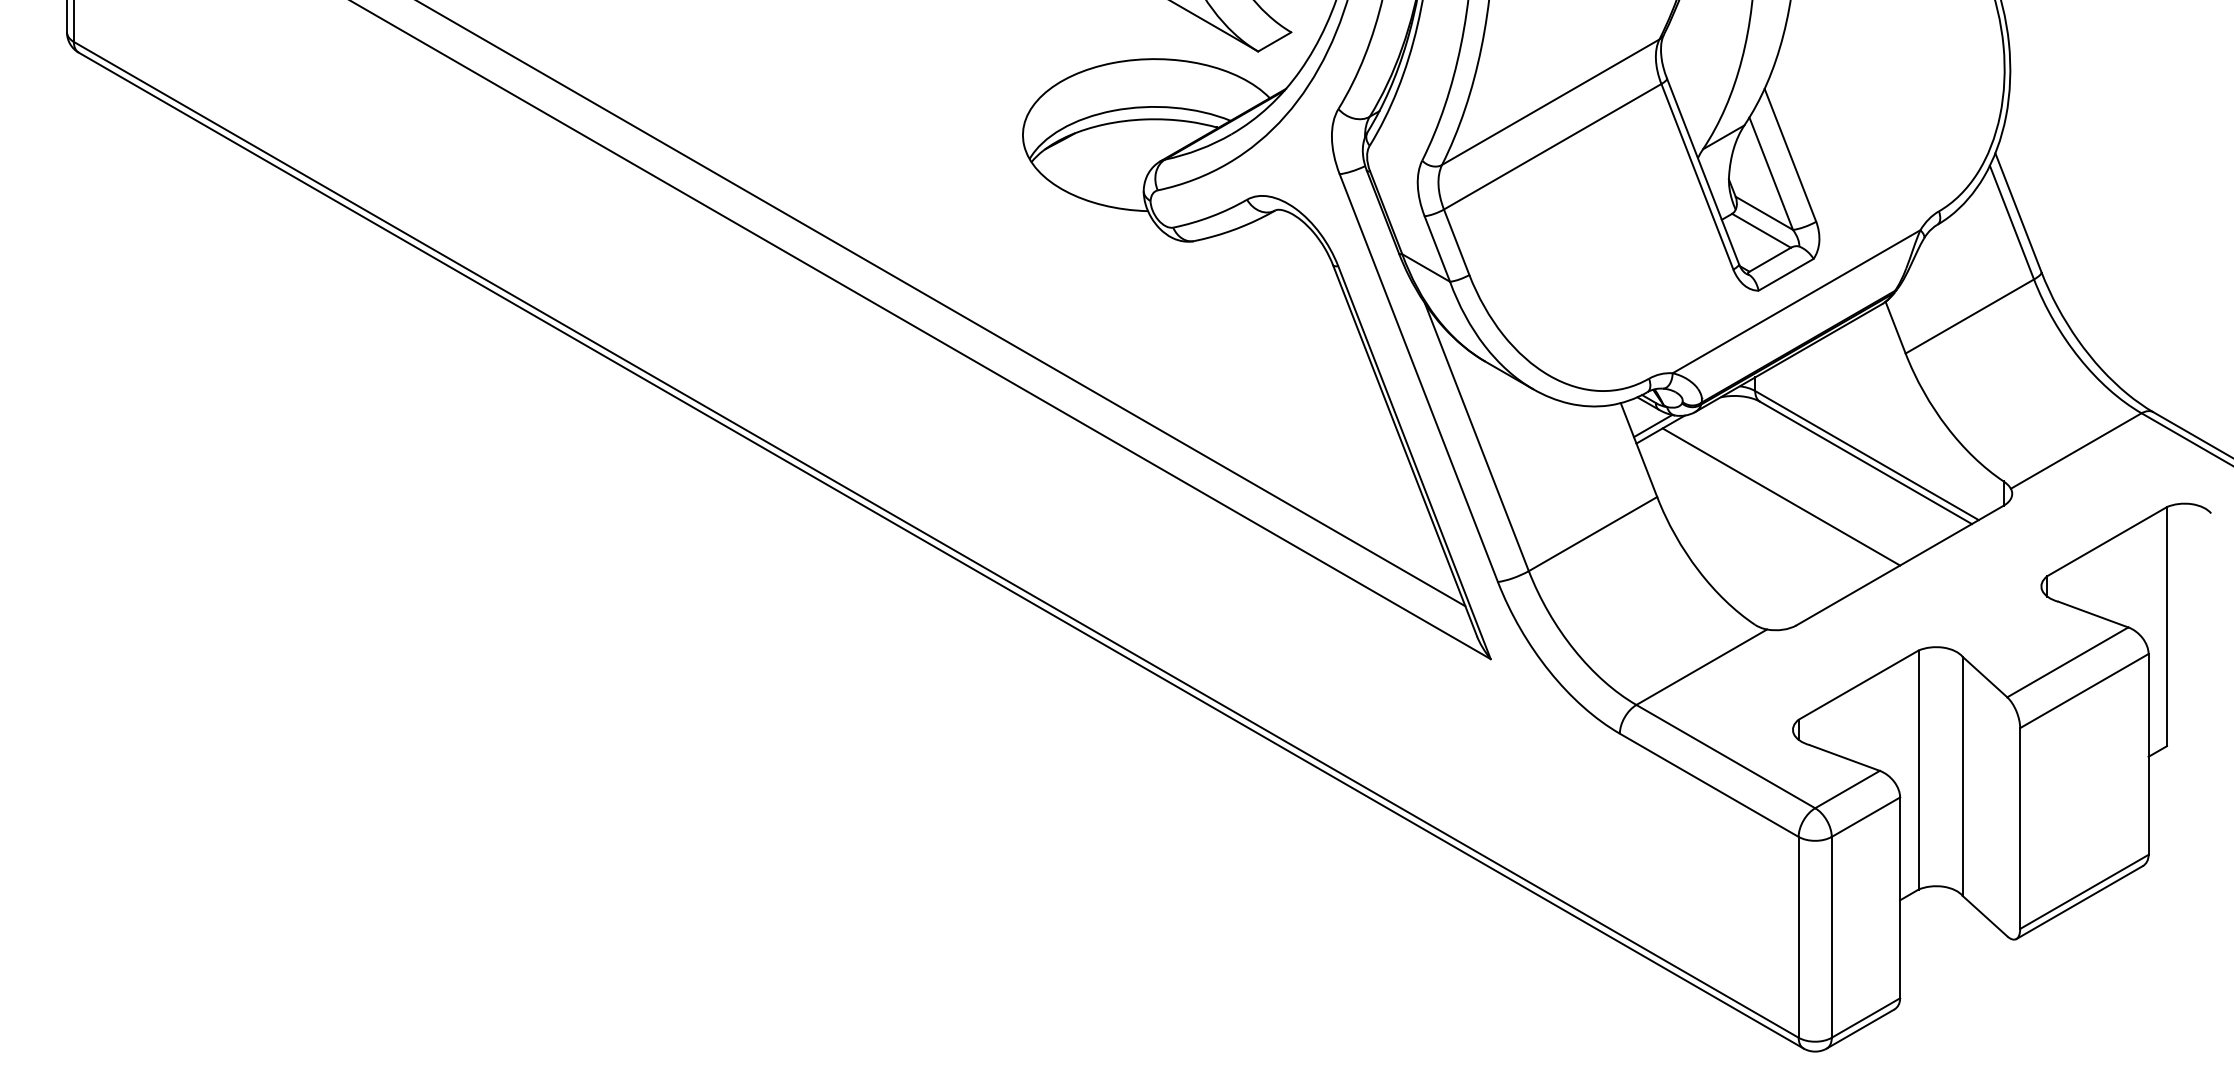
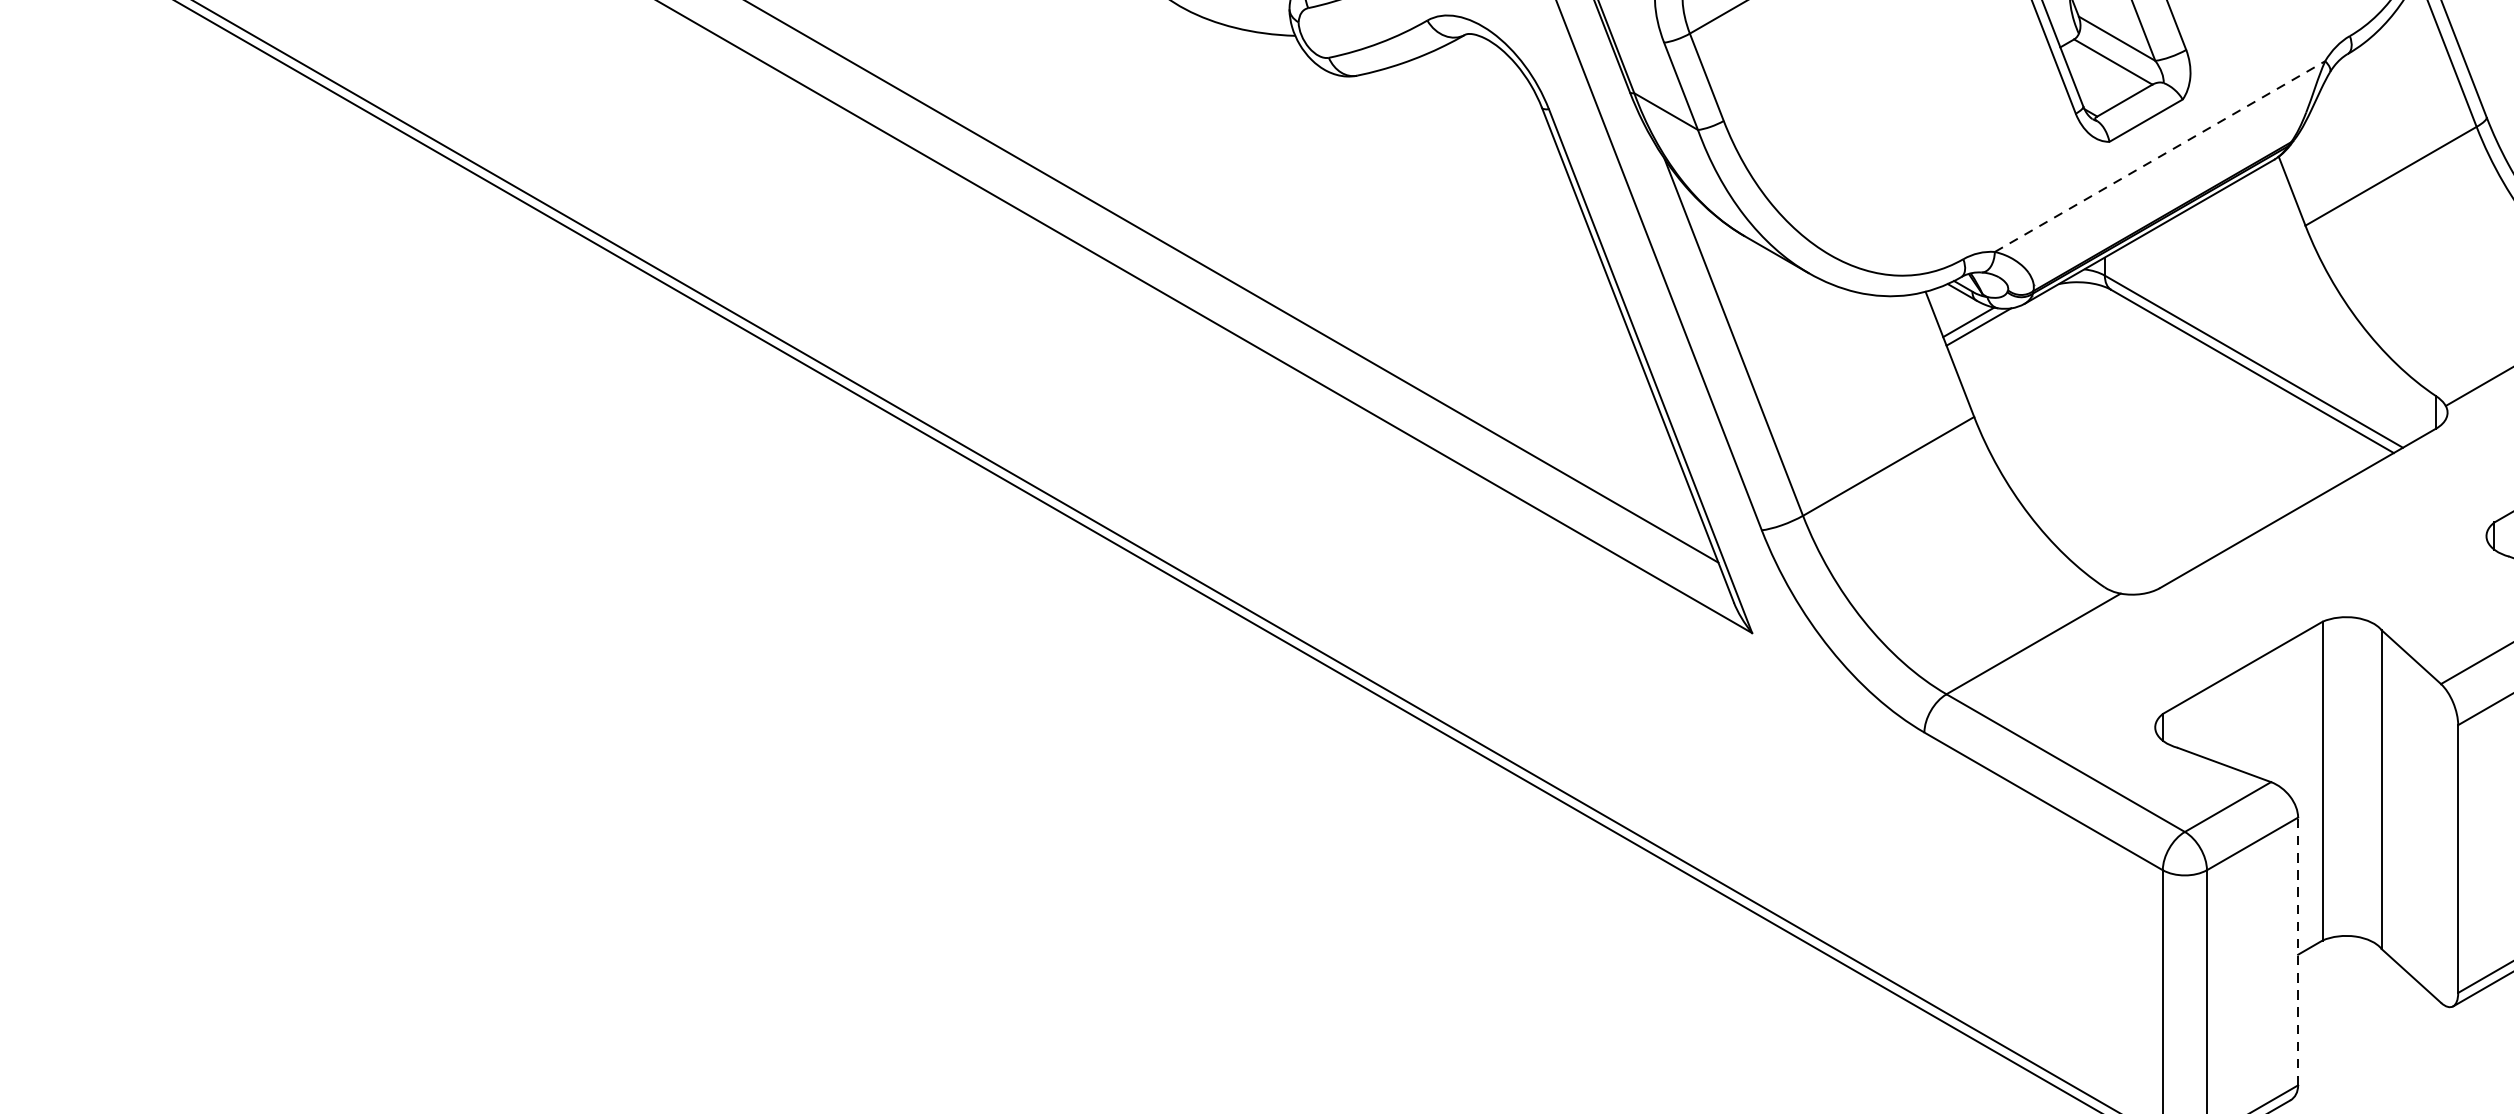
line: (1797, 301) -> (2161, 156), solid -> dashed
line: (1781, 496) -> (2139, 416), removed
line: (1900, 897) -> (2298, 950), solid -> dashed

